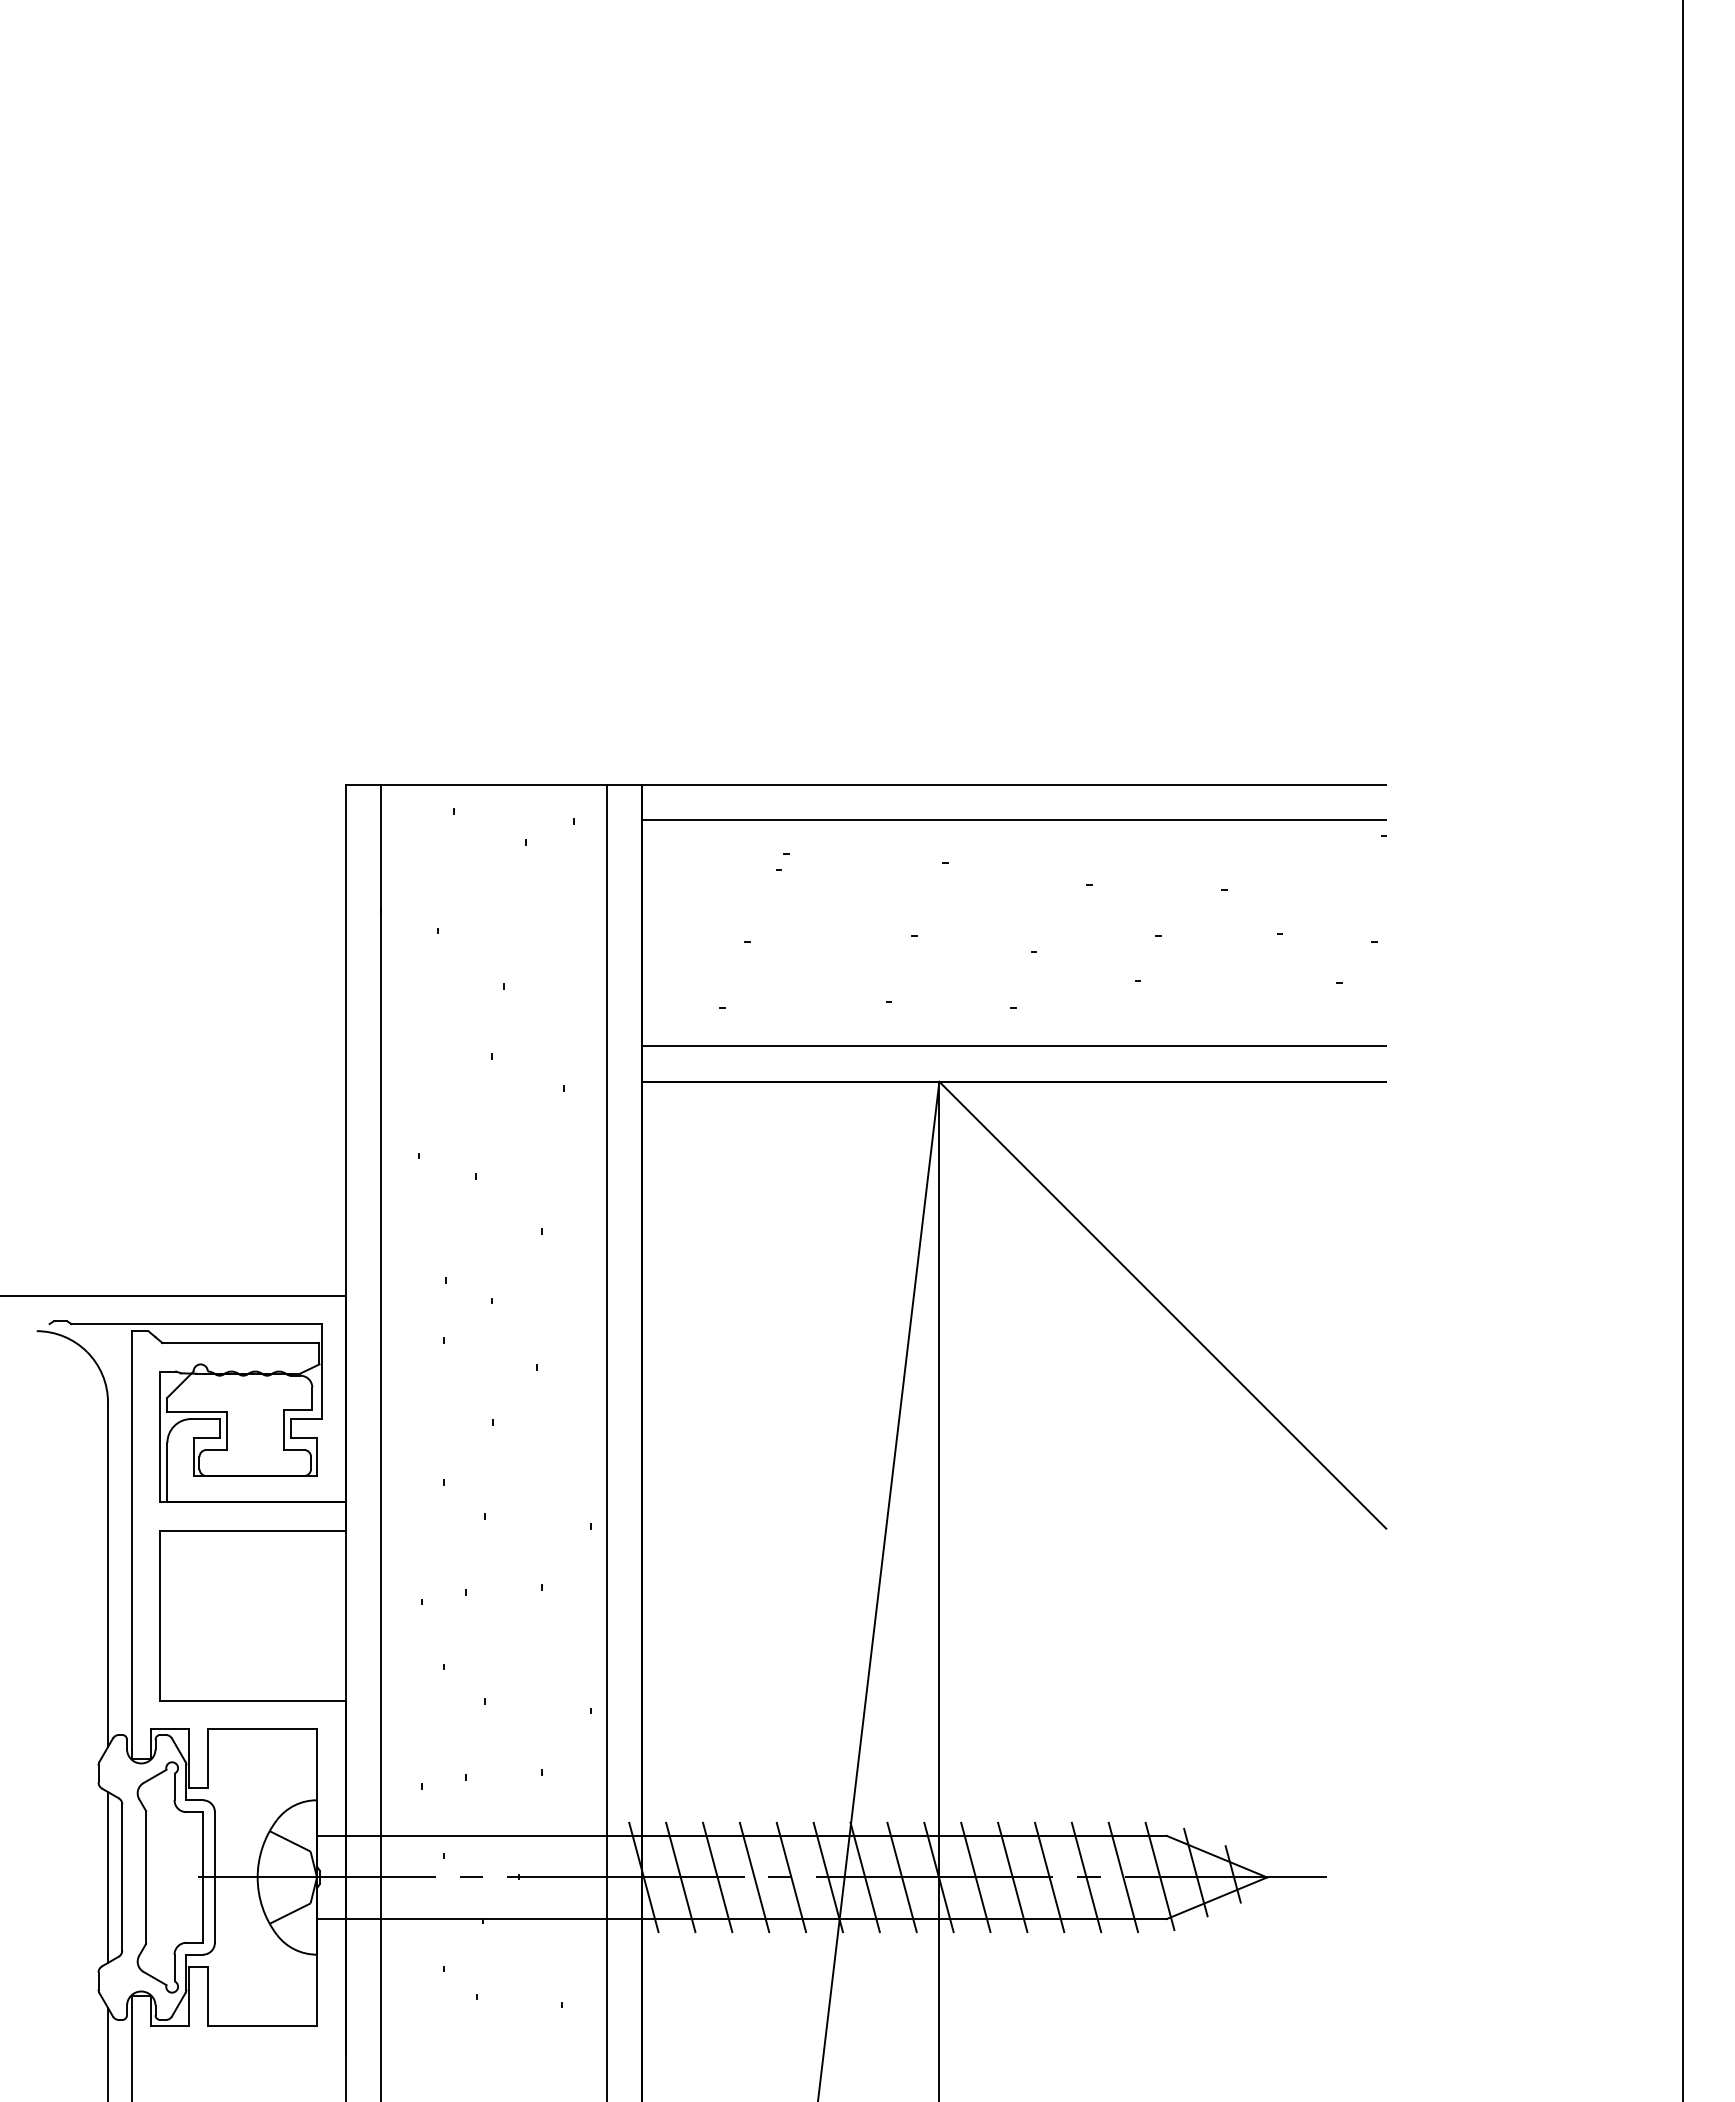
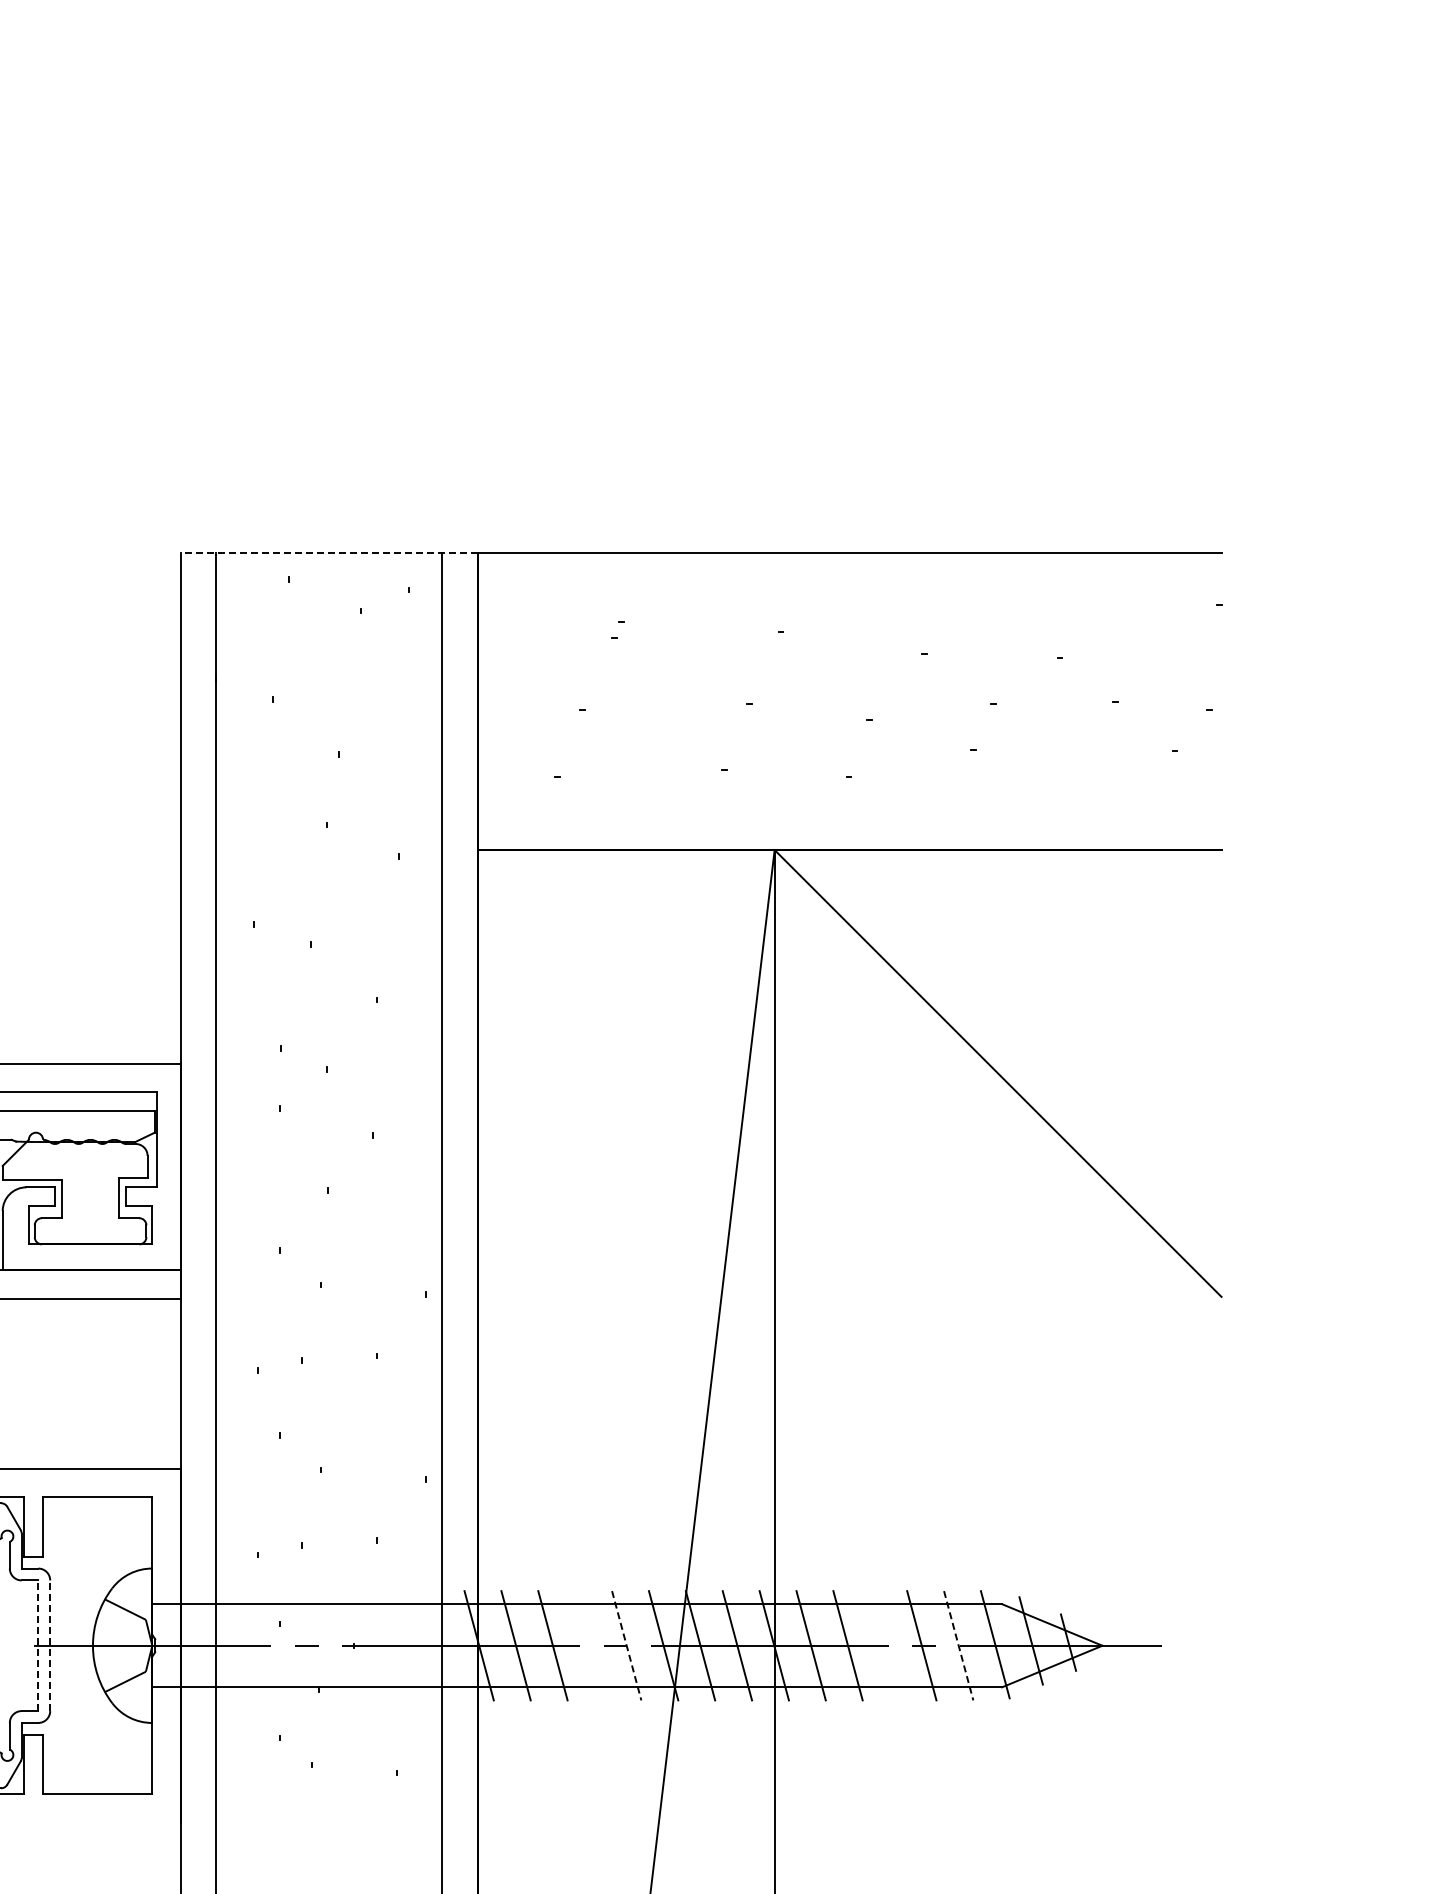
line: (493, 784) -> (328, 552), solid -> dashed
line: (1014, 820) -> (849, 588), removed
line: (1014, 1046) -> (849, 814), removed
line: (203, 1876) -> (38, 1644), solid -> dashed
line: (214, 1876) -> (49, 1644), solid -> dashed
line: (754, 1877) -> (589, 1645), removed
line: (791, 1877) -> (626, 1645), solid -> dashed
line: (1049, 1877) -> (884, 1645), removed
line: (1123, 1877) -> (958, 1645), solid -> dashed

